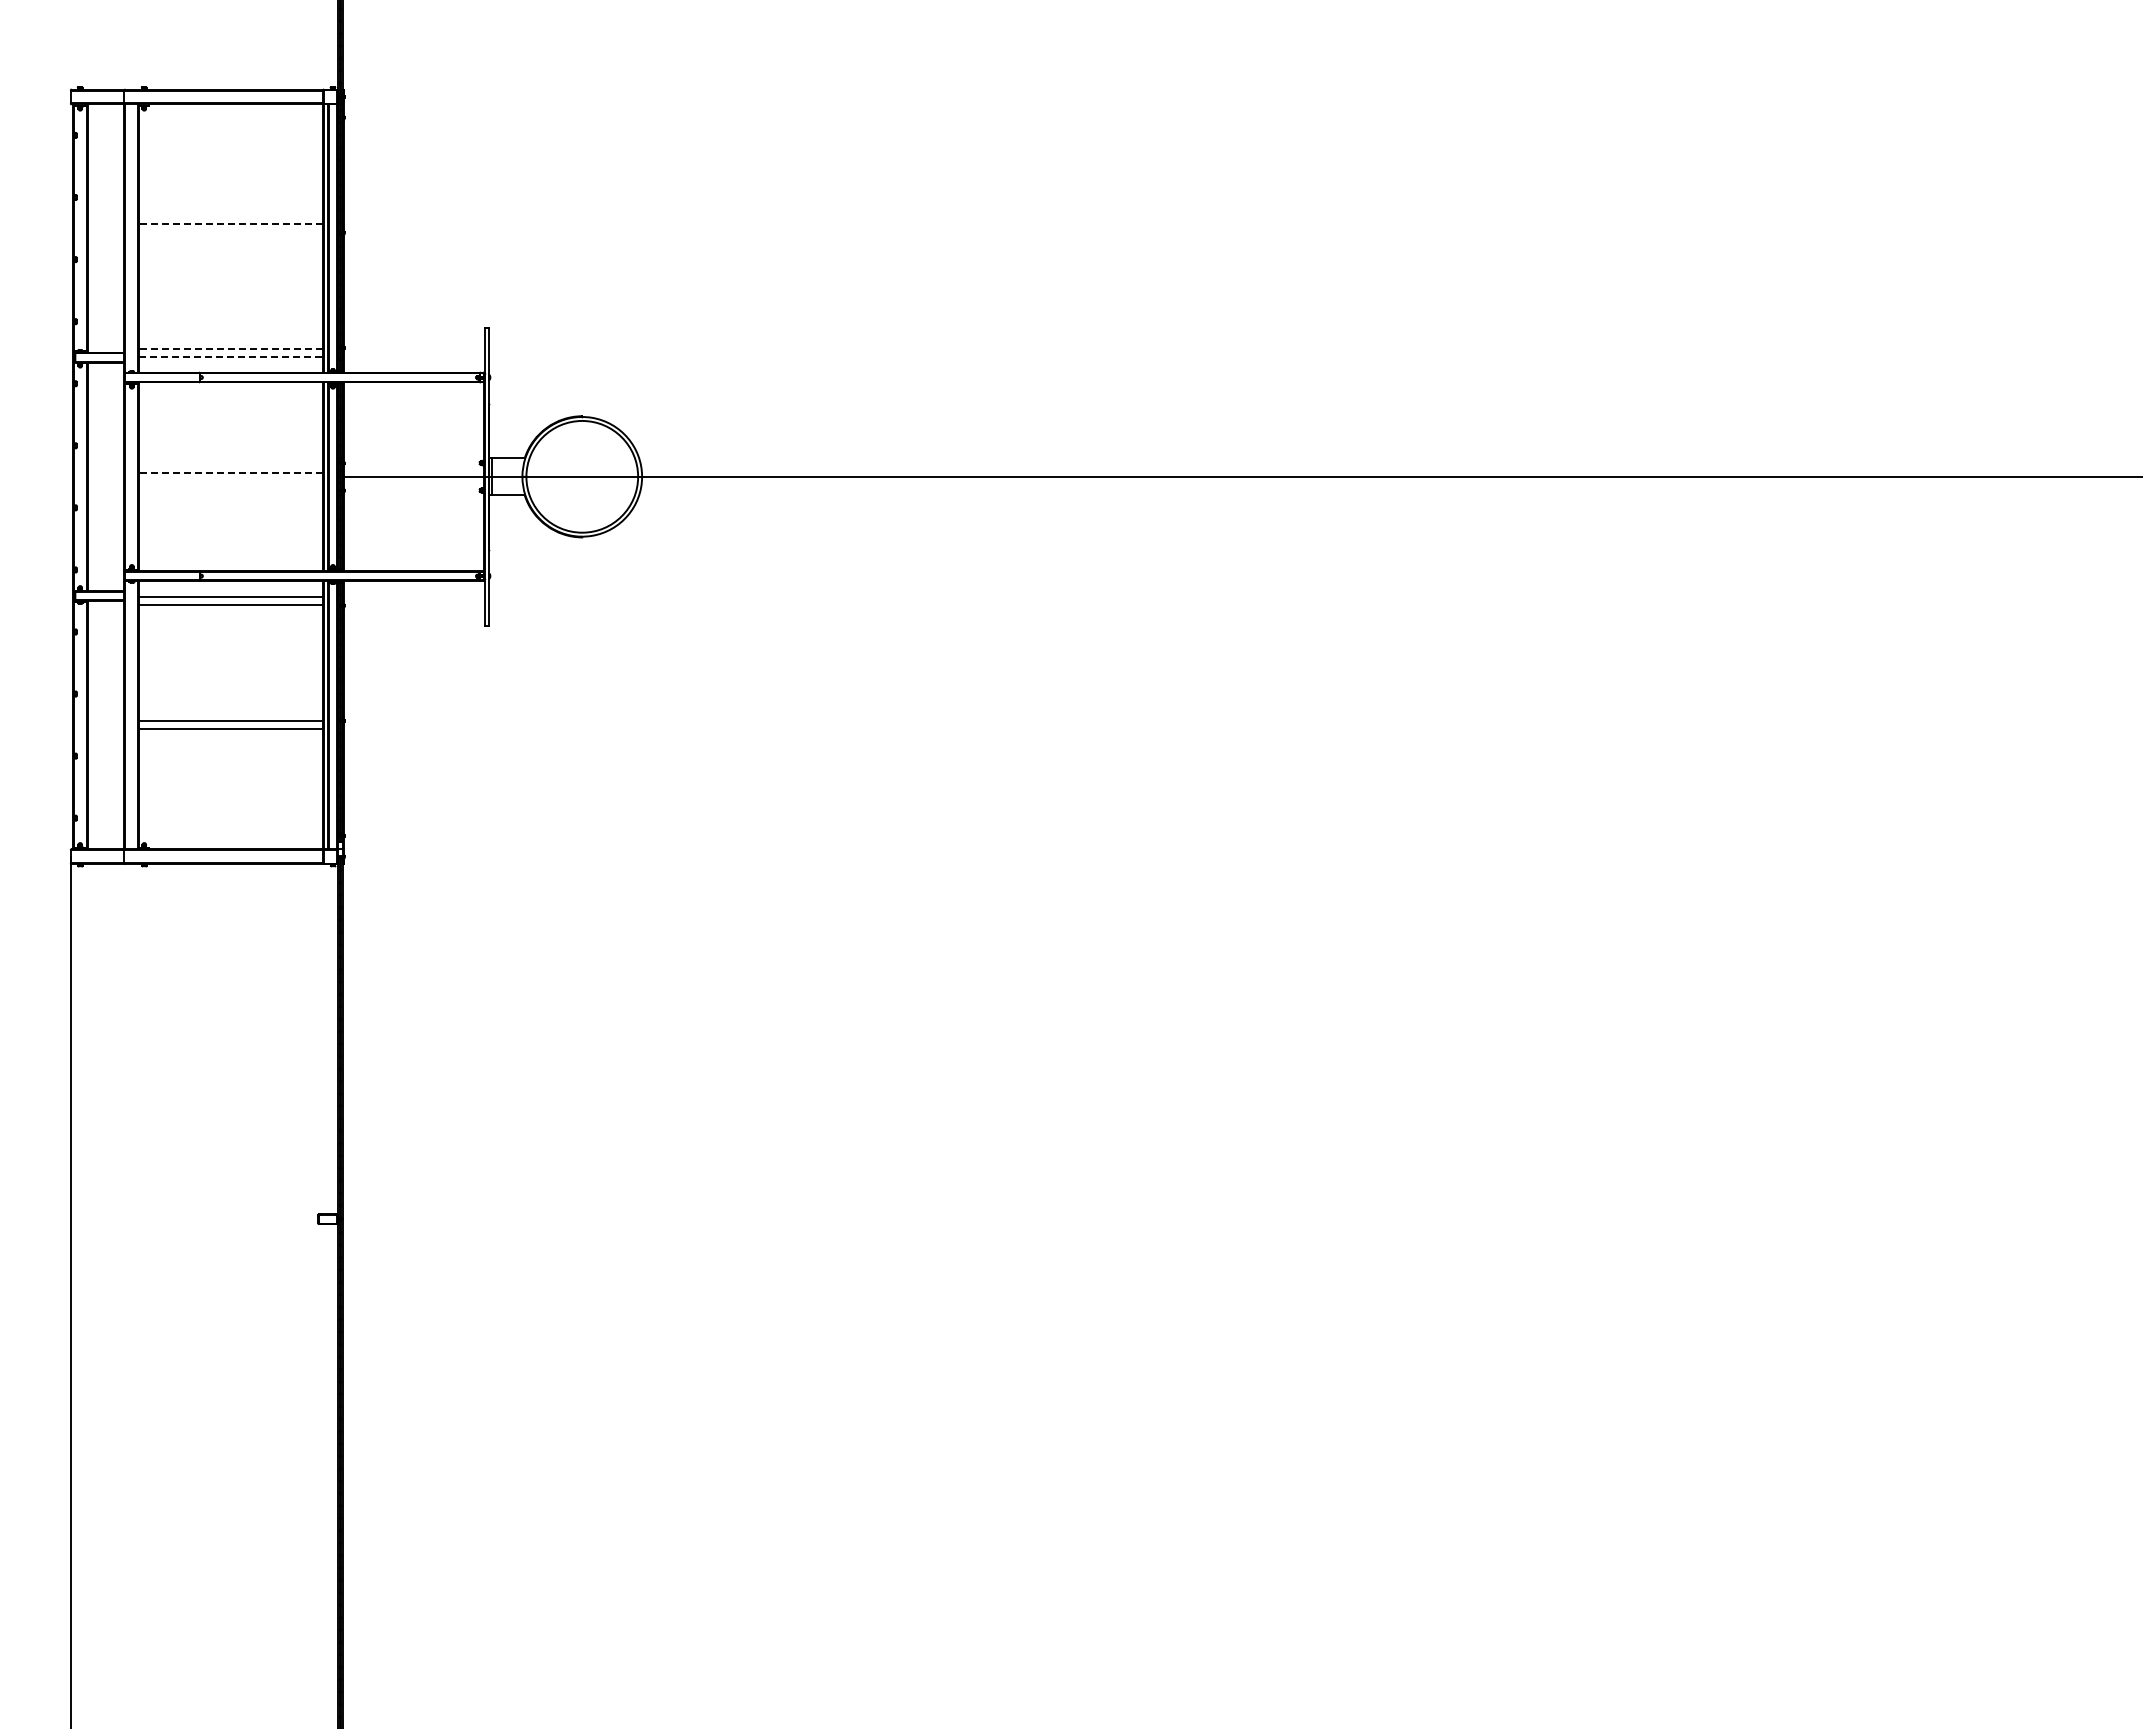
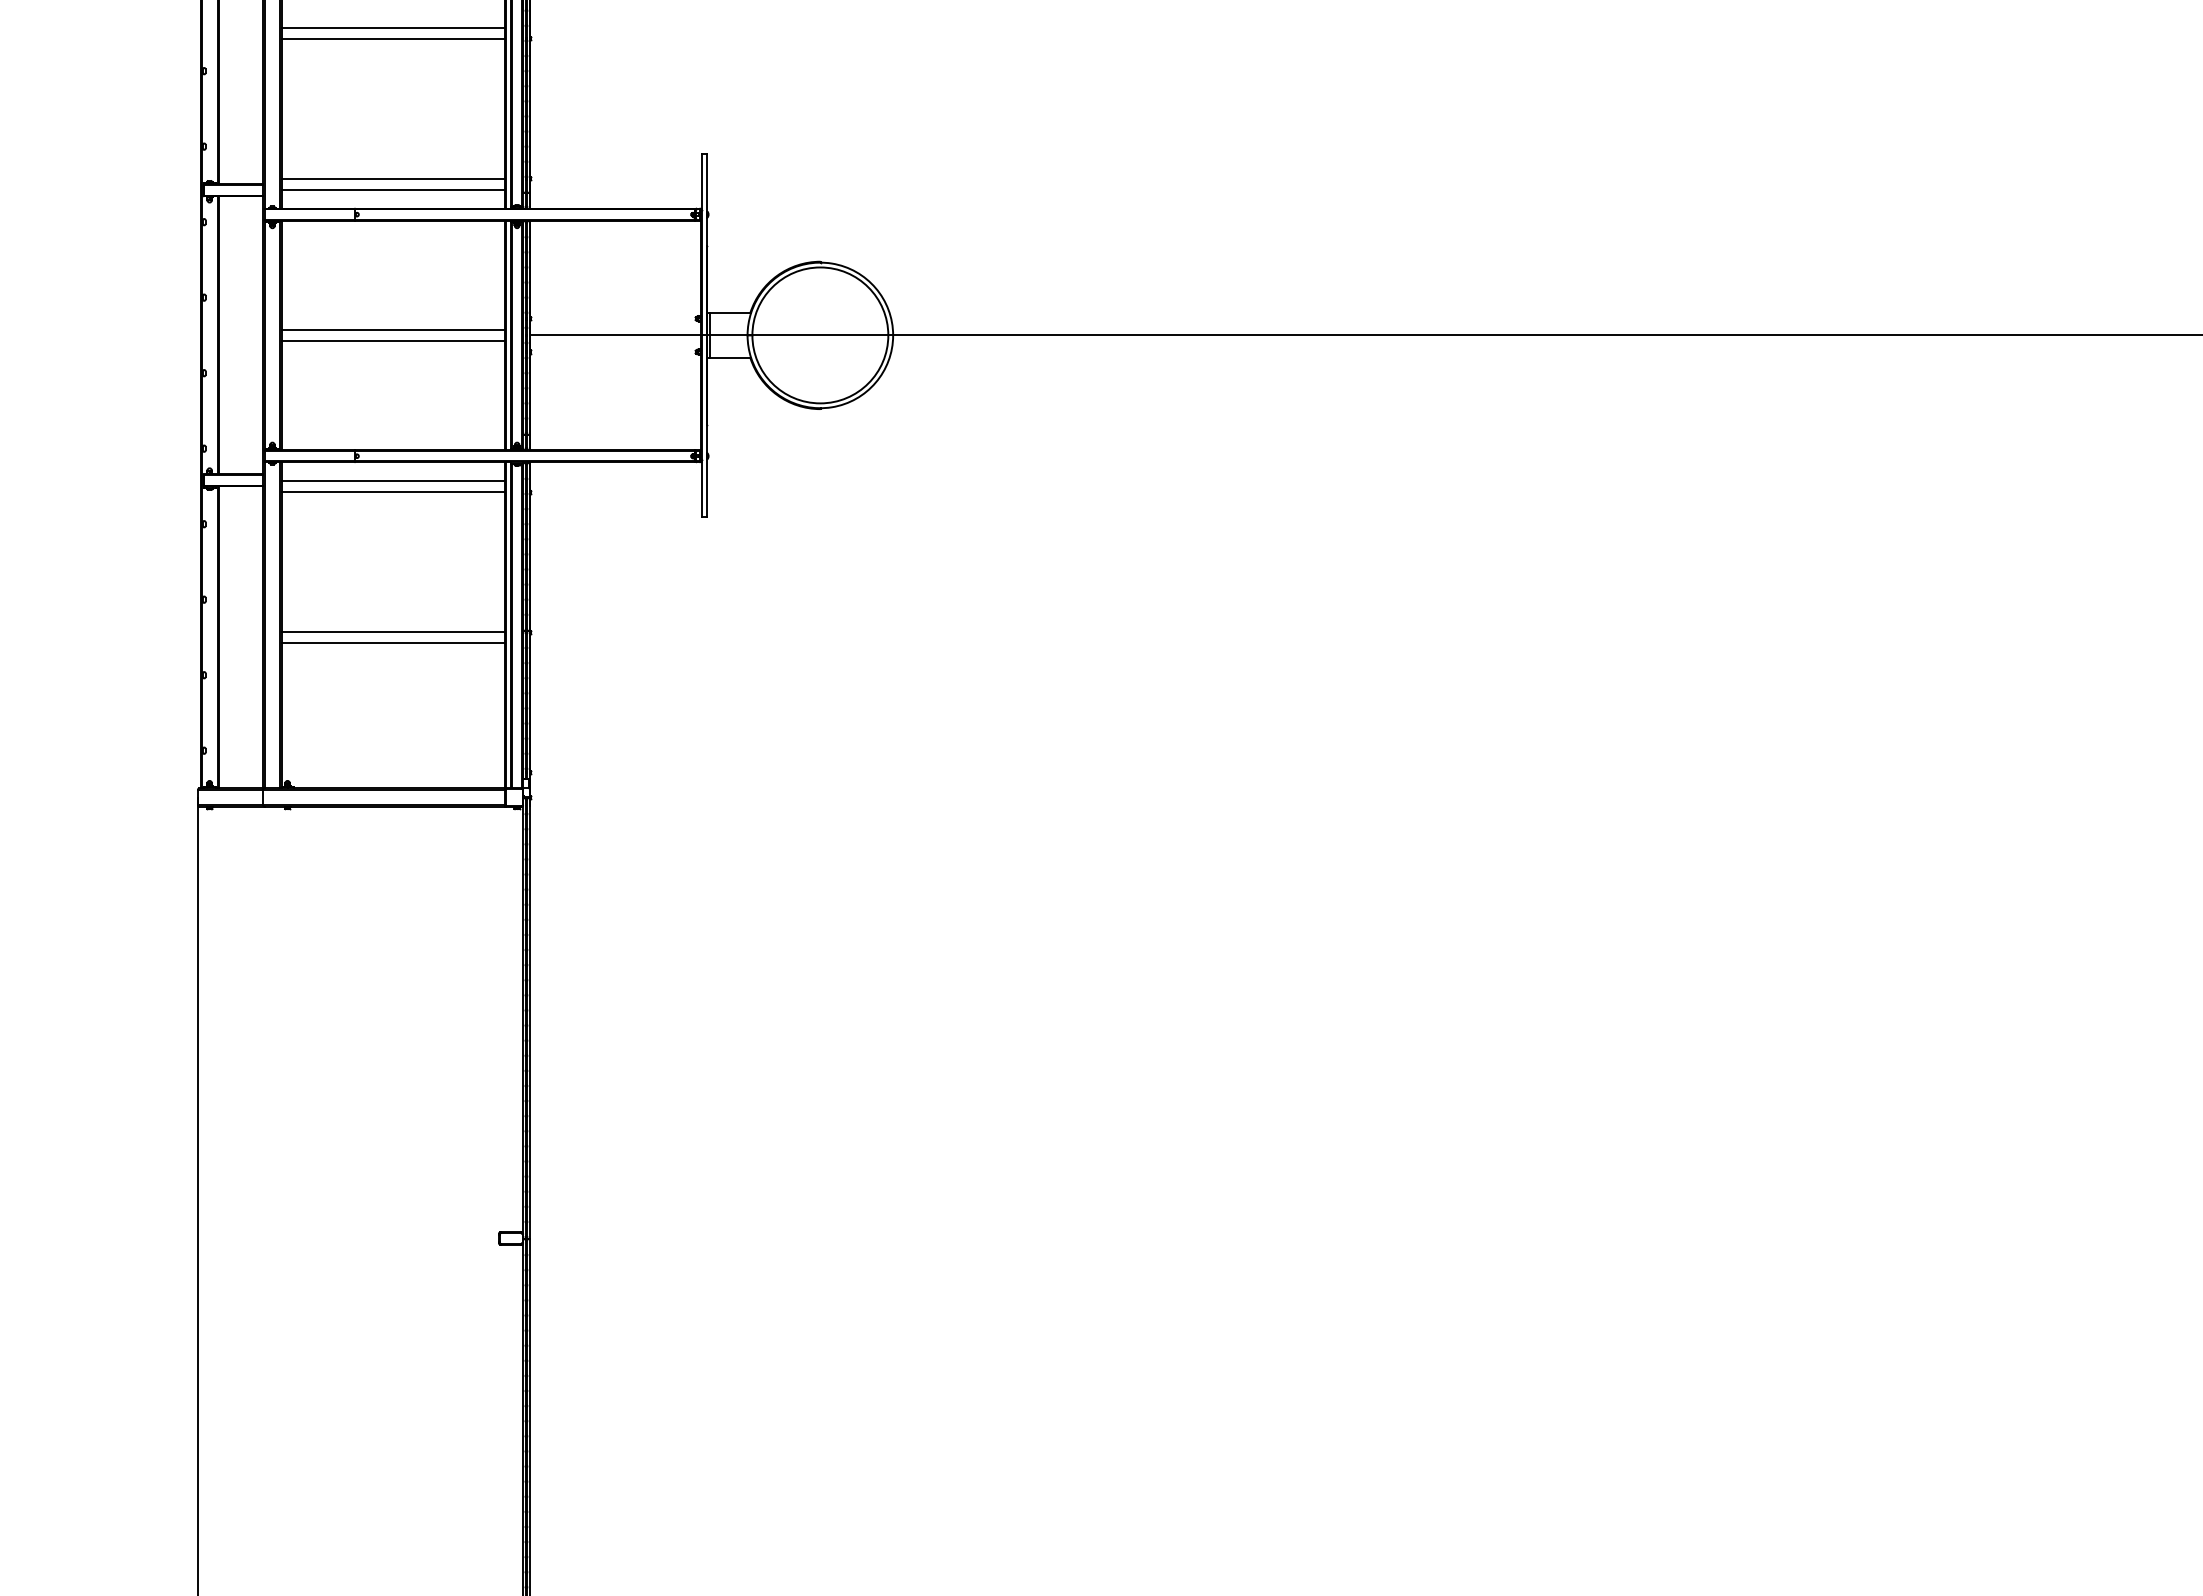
line: (231, 224) -> (393, 28), dashed -> solid
line: (231, 232) -> (393, 38), added
line: (231, 348) -> (393, 179), dashed -> solid
line: (231, 356) -> (393, 189), dashed -> solid
line: (231, 472) -> (393, 330), dashed -> solid
line: (231, 481) -> (393, 341), added

